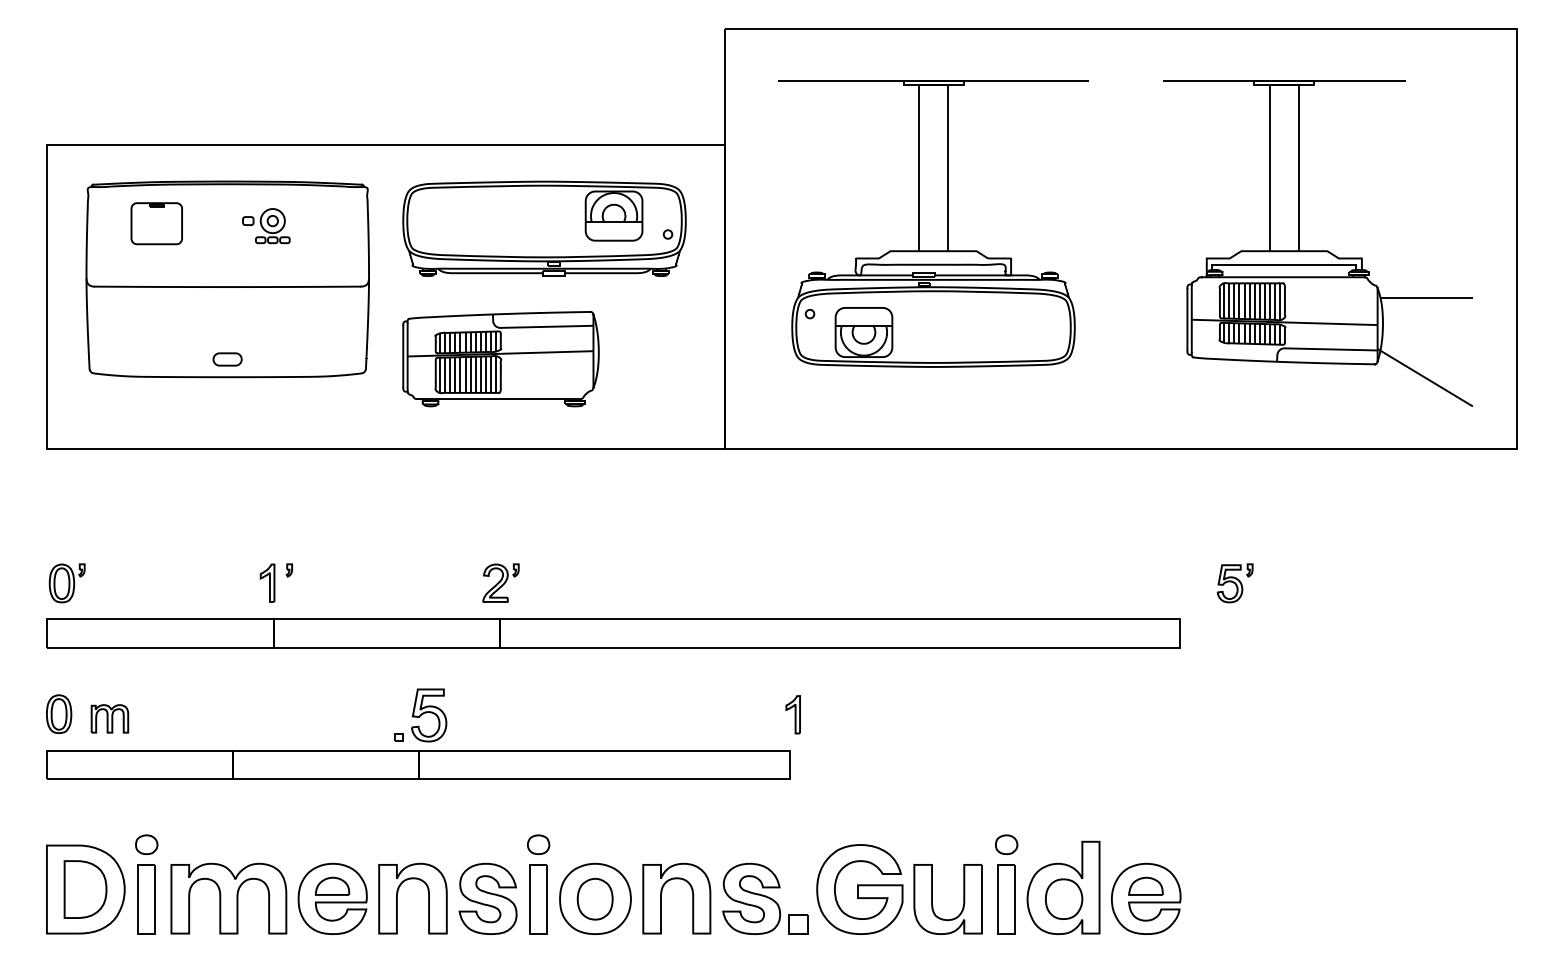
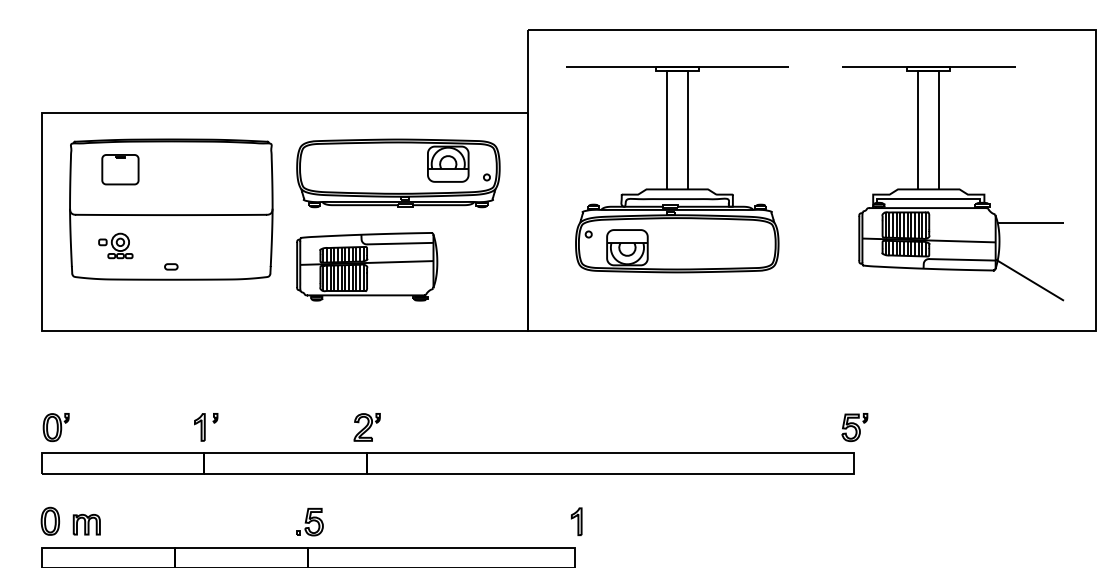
part: (266, 226) -> (115, 246), moved
part: (227, 358) -> (171, 266), size x0.62
part: (1235, 583) -> (855, 427), moved
part: (421, 714) -> (310, 521), size x0.71

